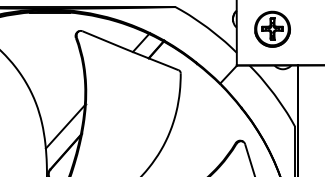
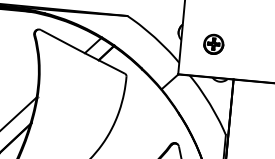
part: (272, 28) -> (213, 43), size x0.6

